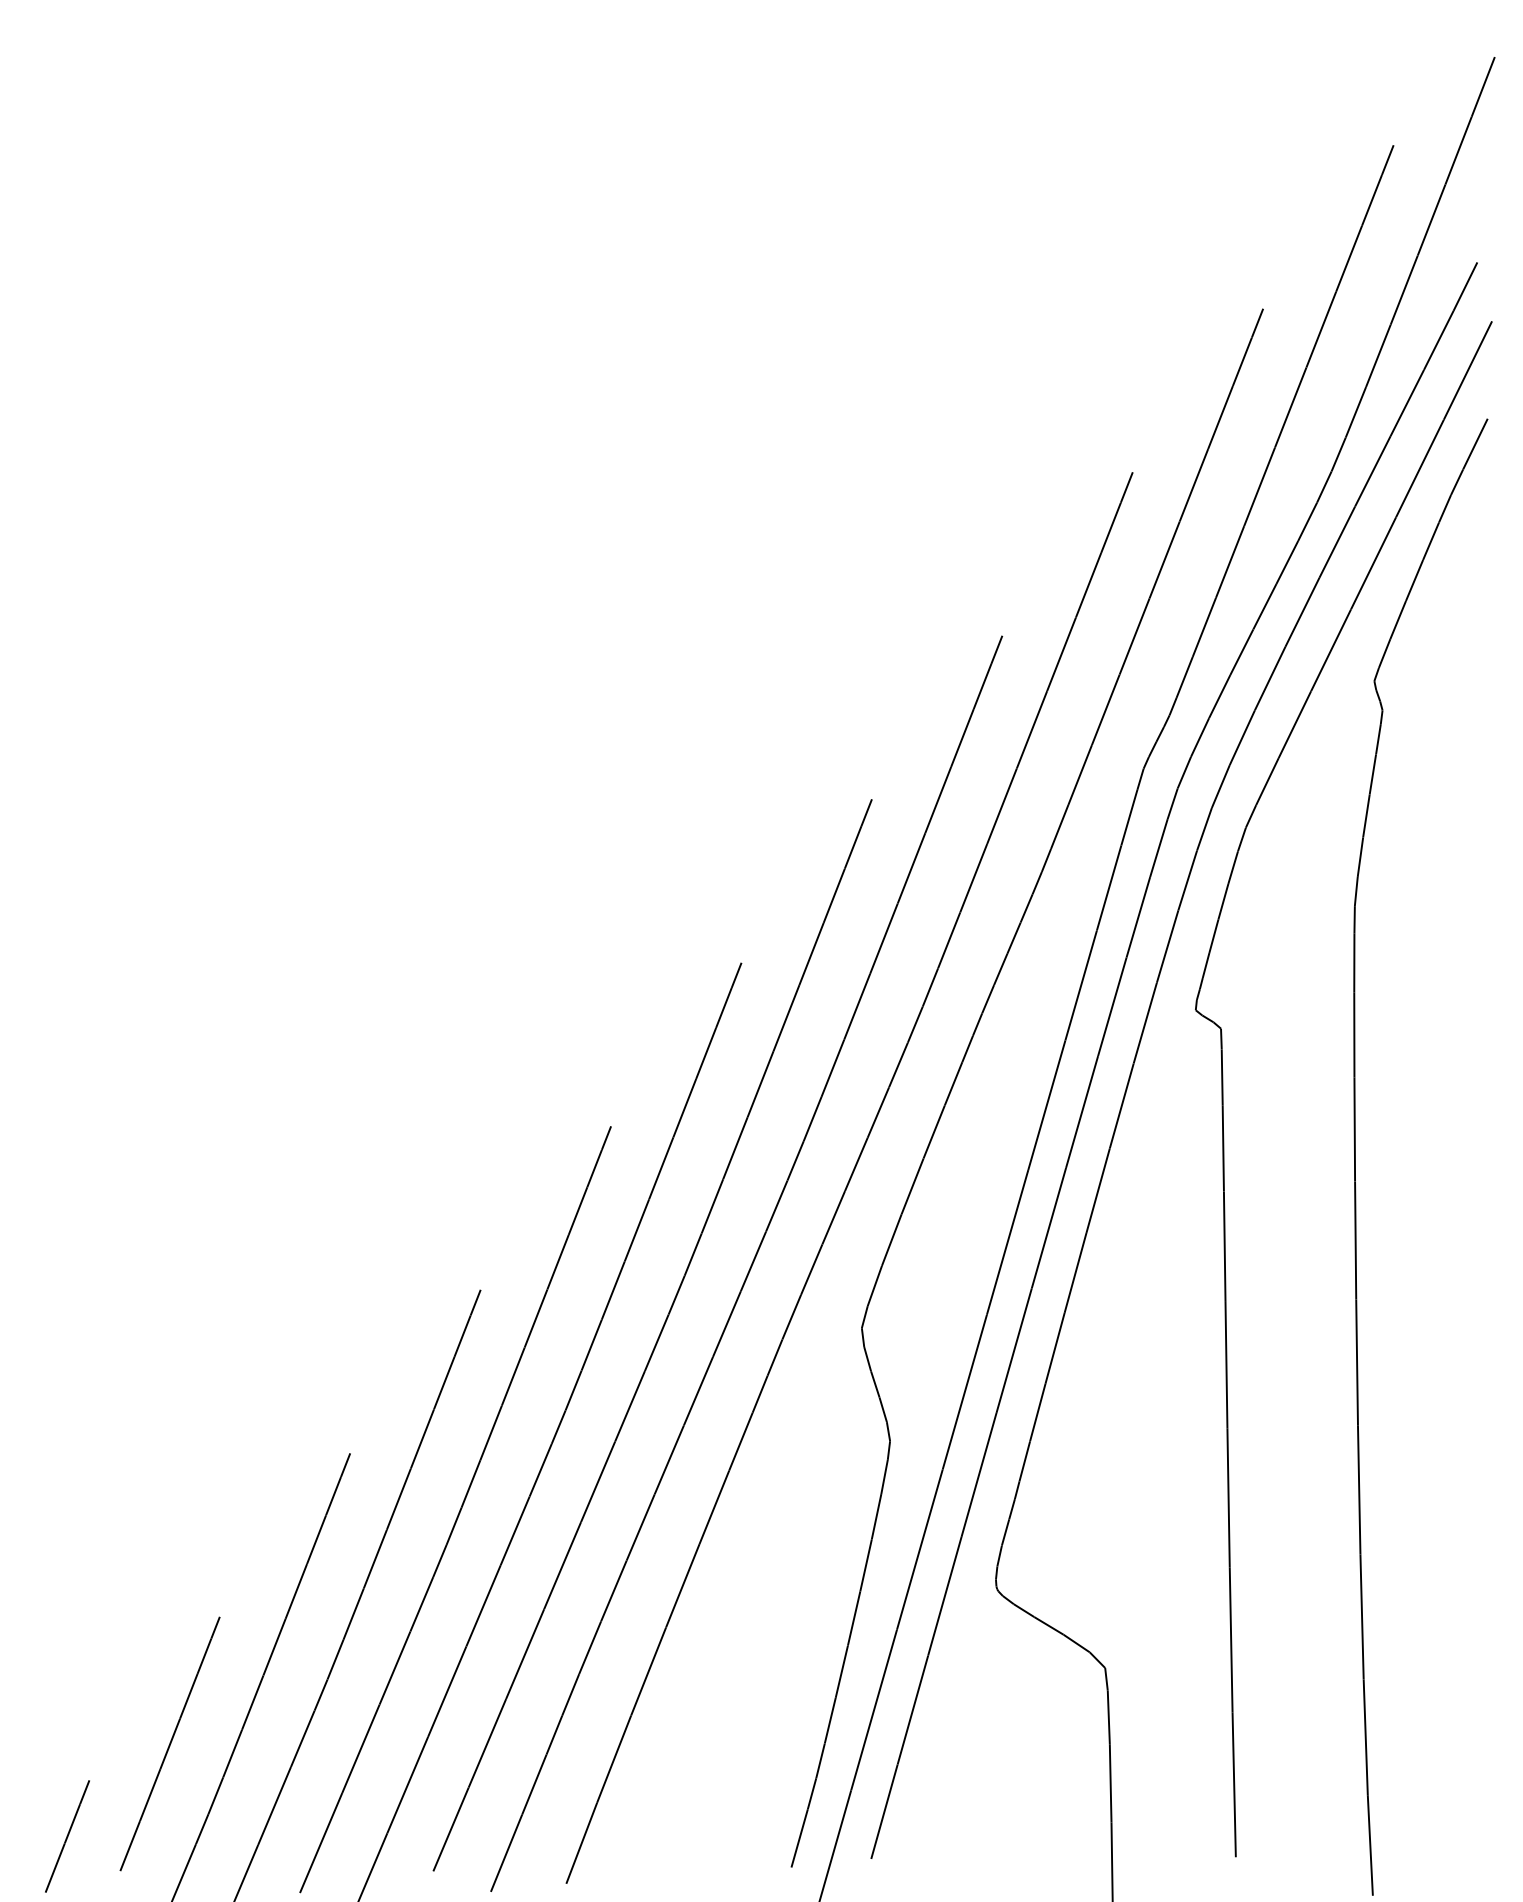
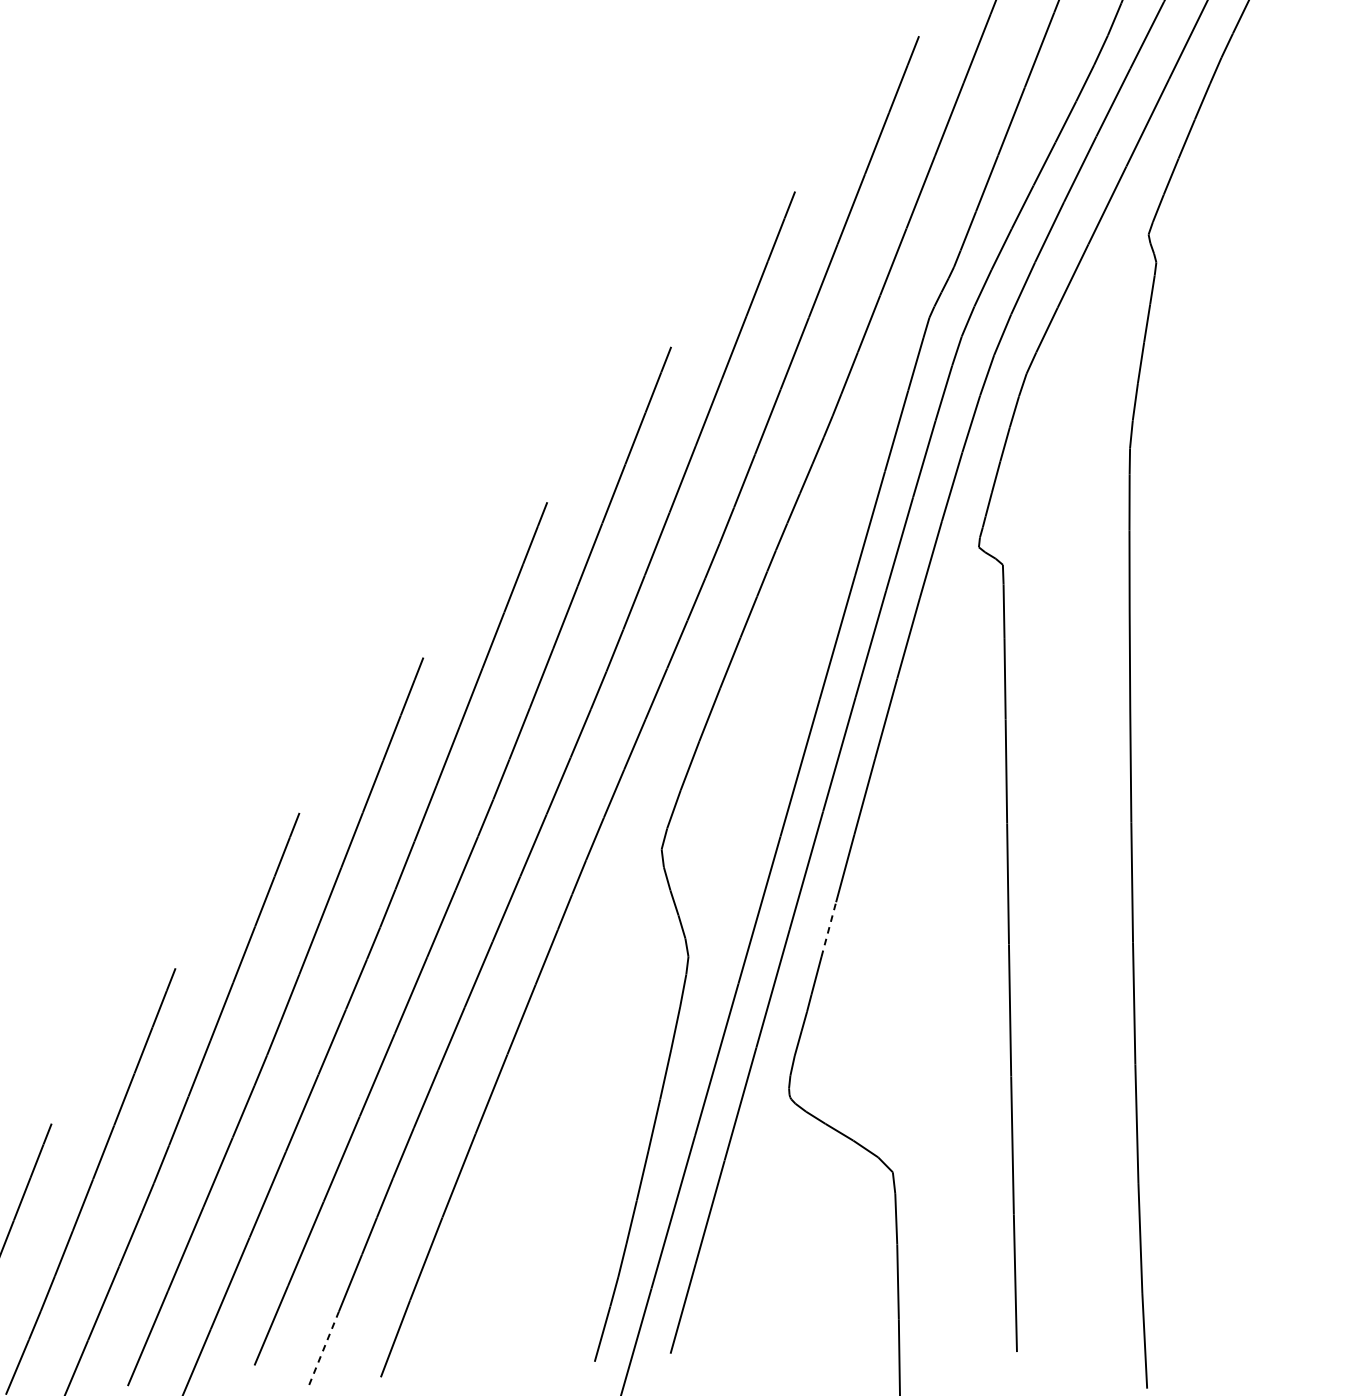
line: (1037, 1412) -> (828, 929), solid -> dashed
line: (506, 1853) -> (324, 1348), solid -> dashed

